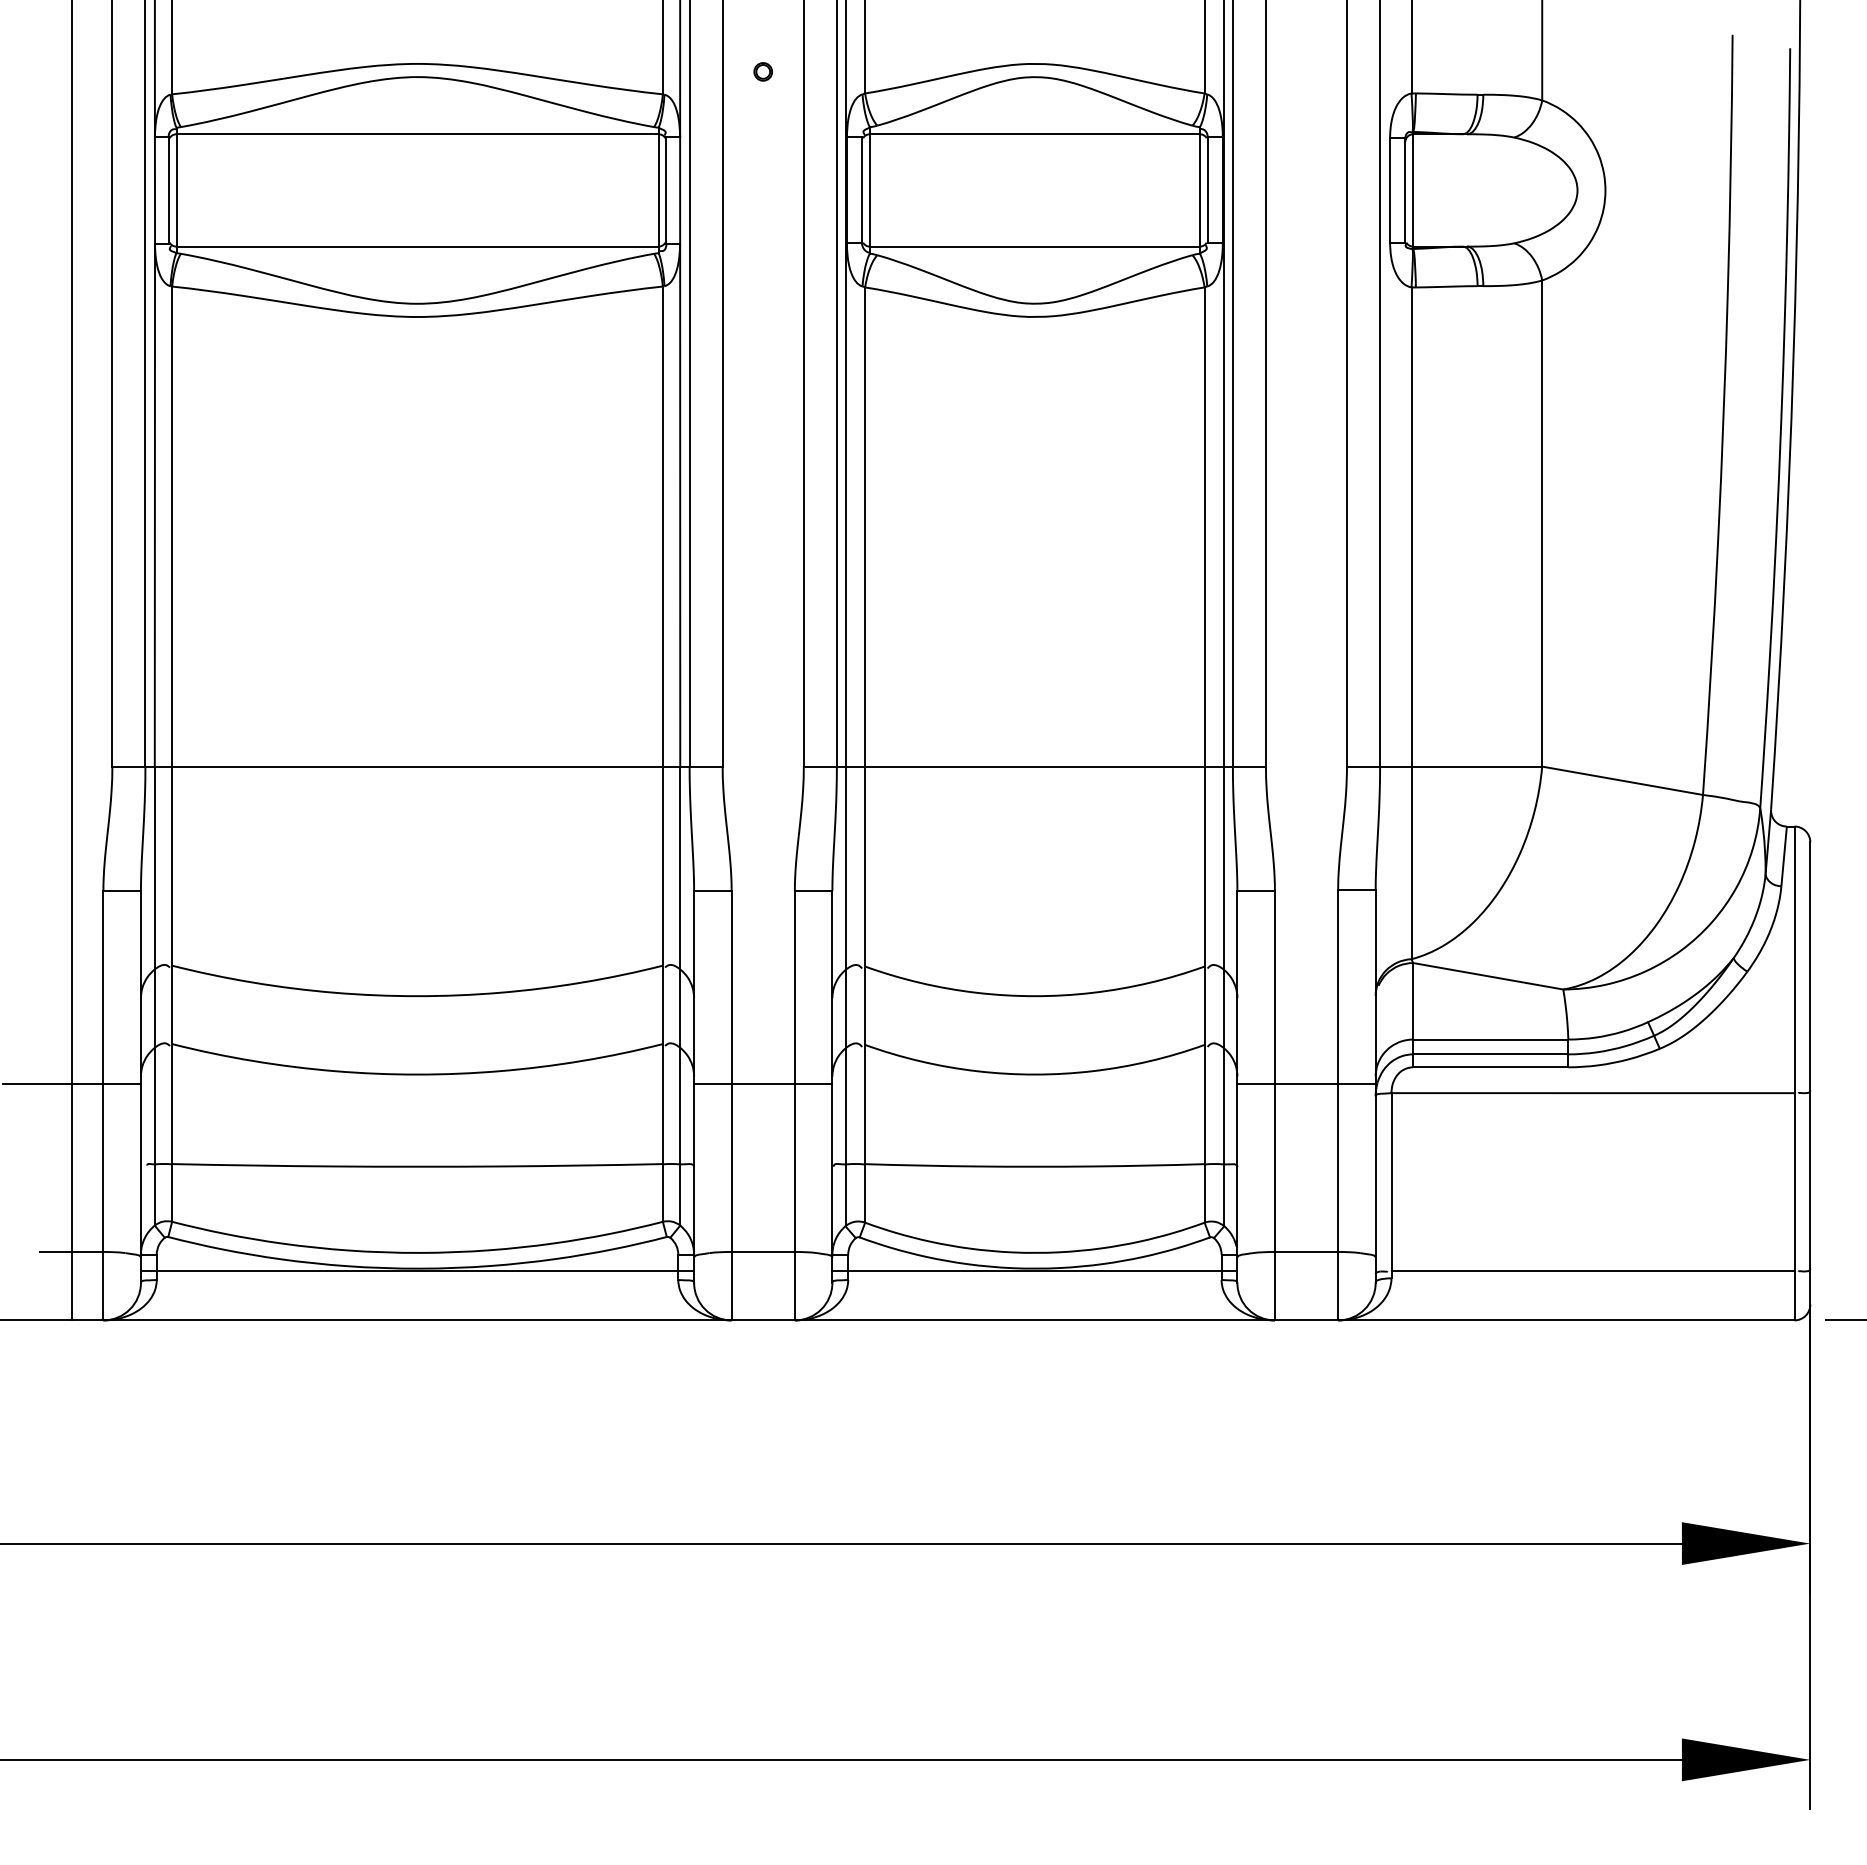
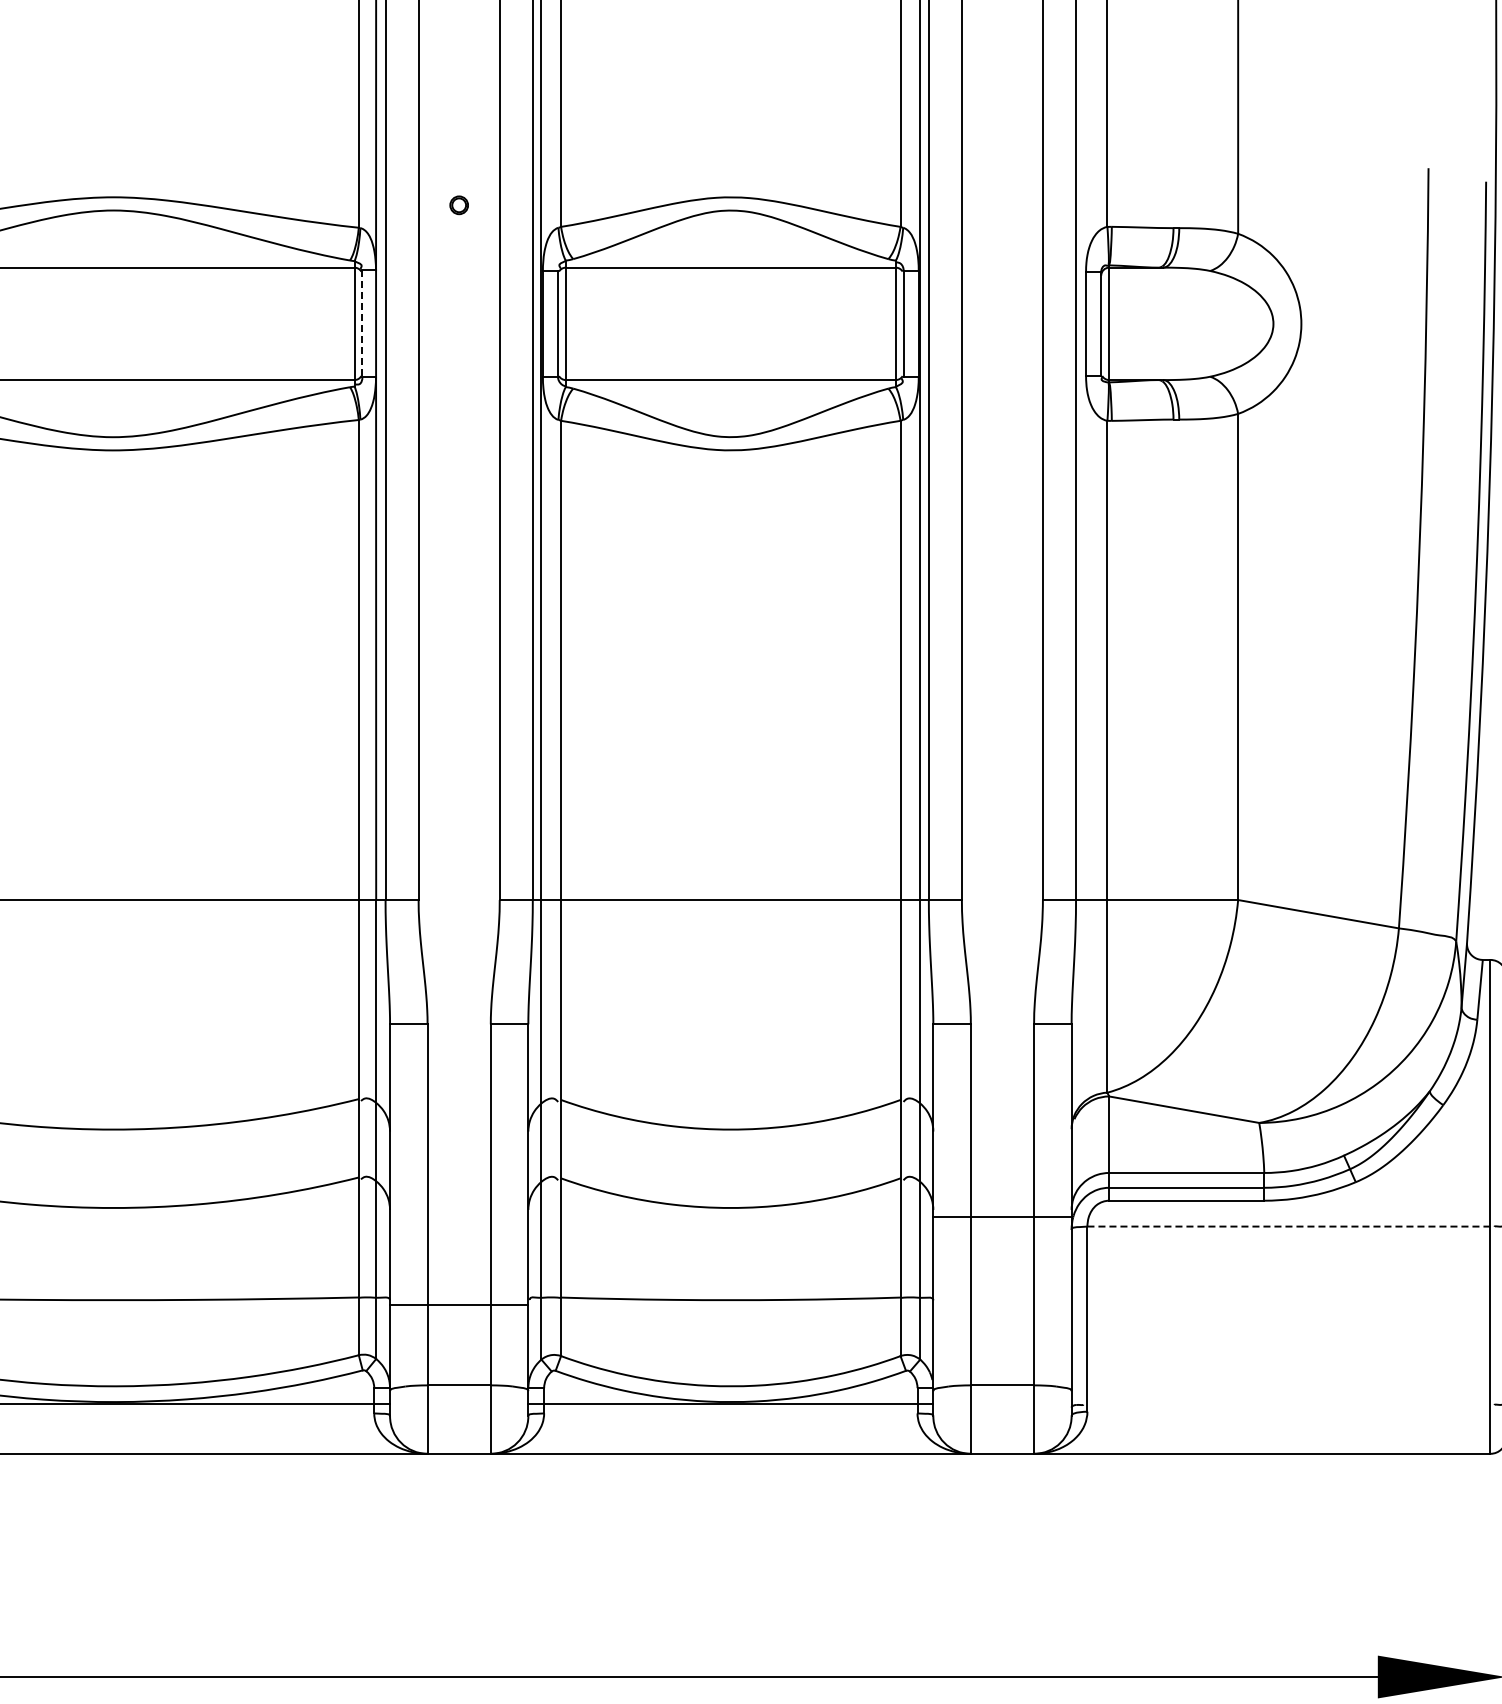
line: (666, 190) -> (362, 323), solid -> dashed
line: (763, 1083) -> (459, 1304), moved
line: (1593, 1093) -> (1289, 1226), solid -> dashed
line: (1592, 1271) -> (1288, 1404), removed

